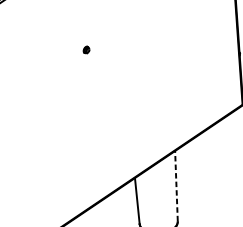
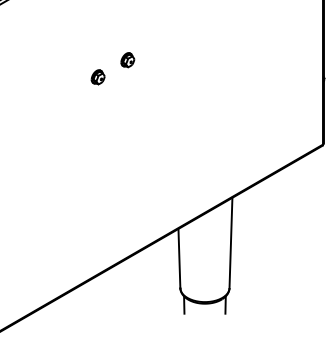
part: (86, 50) -> (127, 60), size x1.67
part: (63, 65) -> (97, 77), added
line: (176, 185) -> (230, 242), dashed -> solid

